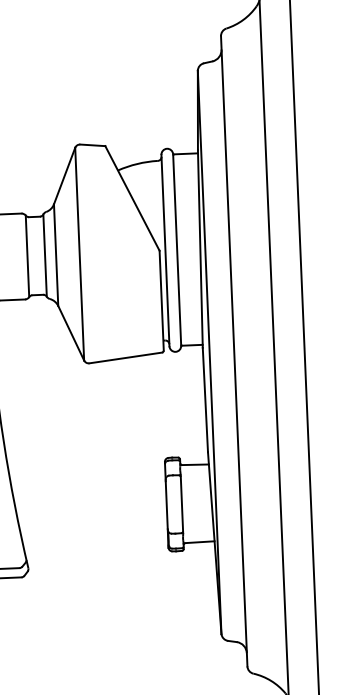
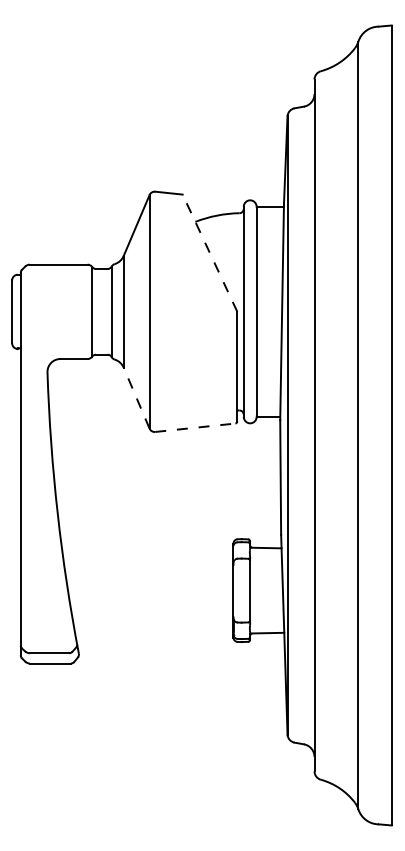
line: (132, 198) -> (210, 253), solid -> dashed
line: (71, 332) -> (136, 397), solid -> dashed
line: (125, 357) -> (195, 427), solid -> dashed

